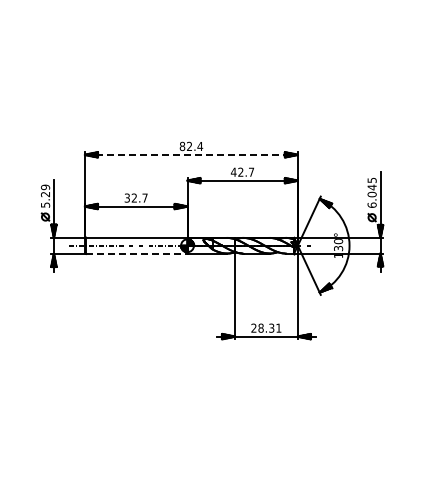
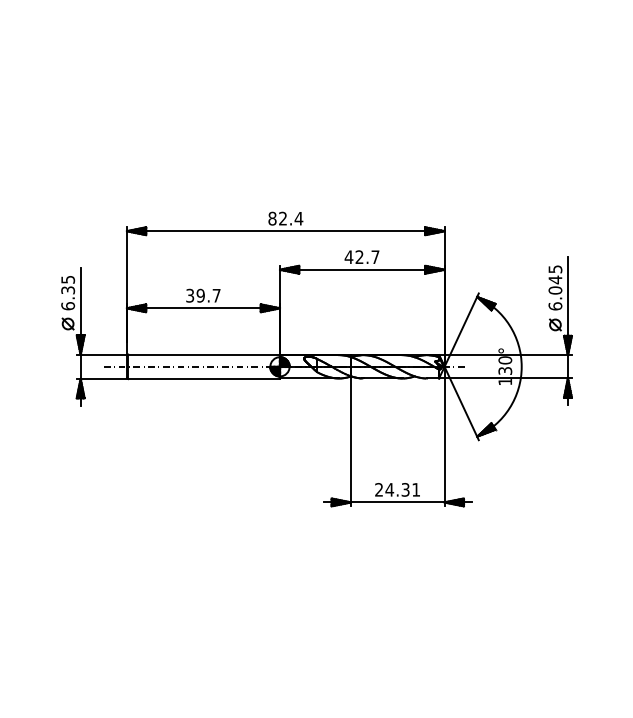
line: (191, 154) -> (285, 230), dashed -> solid
text: (45, 195) -> (68, 291), 5.29 -> 6.35
text: (134, 197) -> (200, 294), 32.7 -> 39.7
line: (136, 253) -> (203, 378), dashed -> solid
text: (260, 327) -> (388, 488), 28.31 -> 24.31

